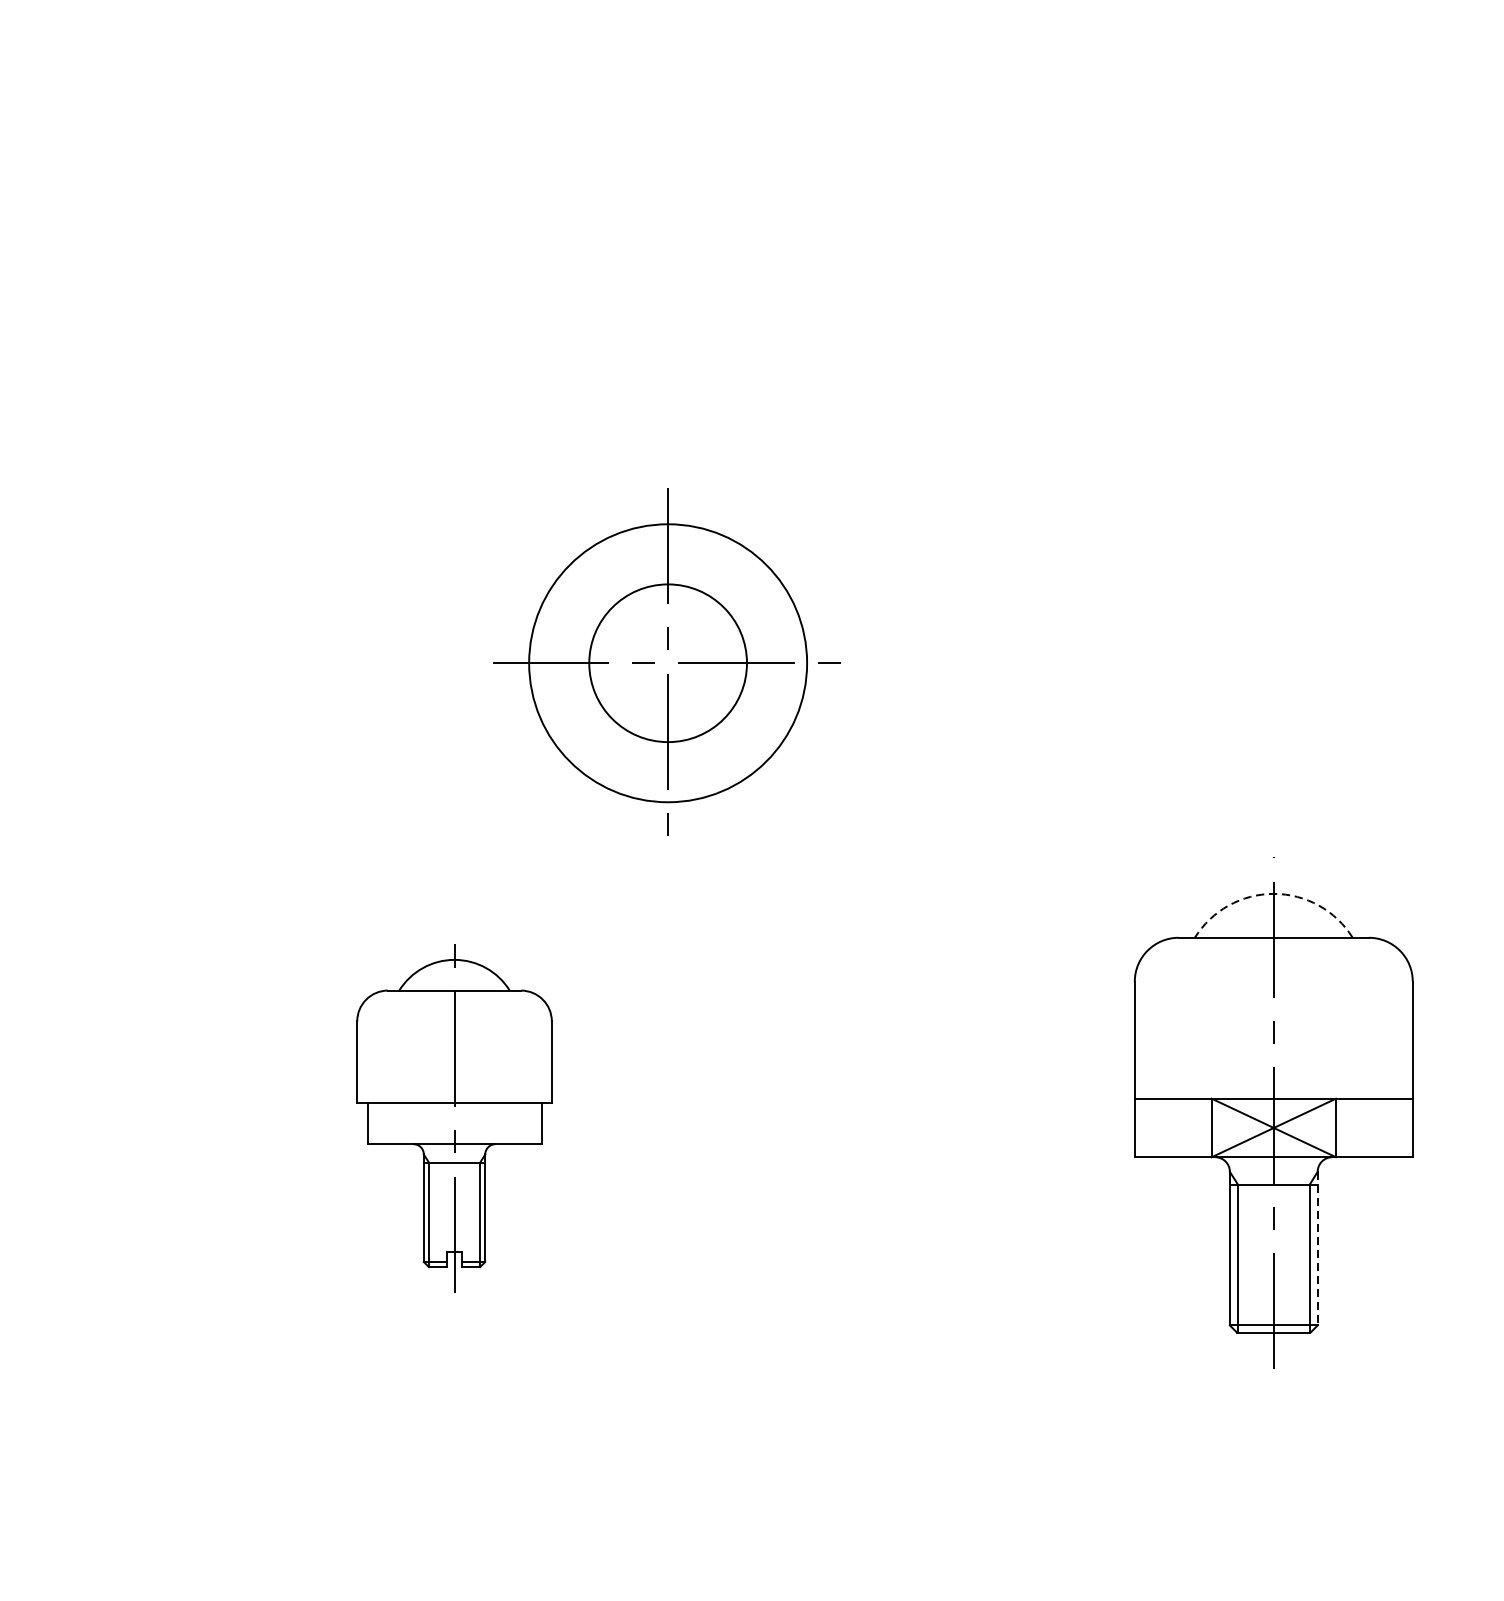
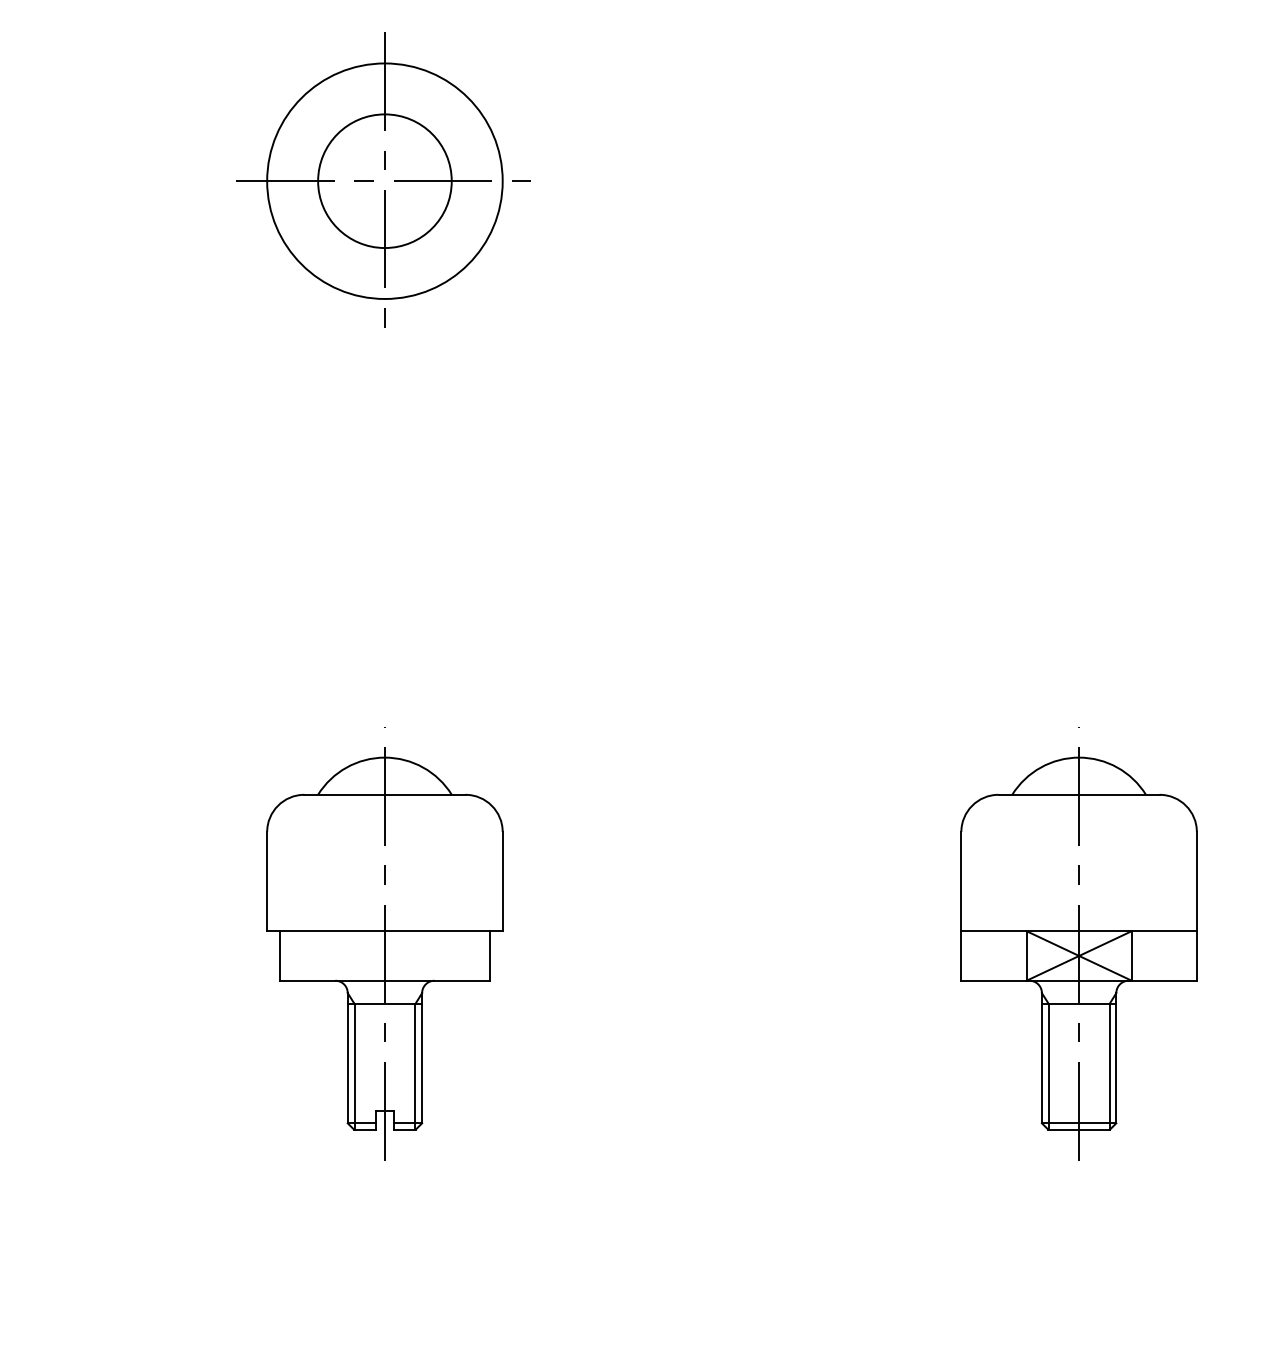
part: (666, 661) -> (383, 179), moved
arc: (1274, 893) -> (1079, 757), dashed -> solid
part: (453, 1113) -> (384, 943), size x1.43
line: (1317, 1248) -> (1116, 1058), dashed -> solid

